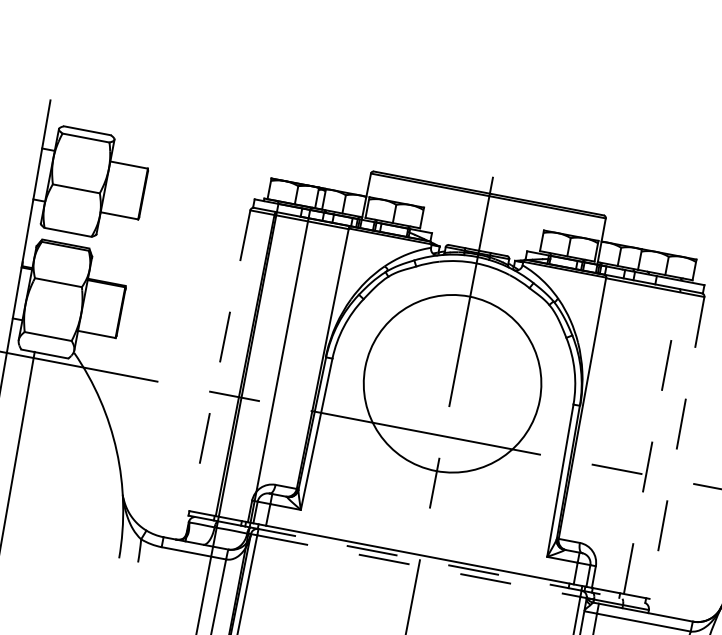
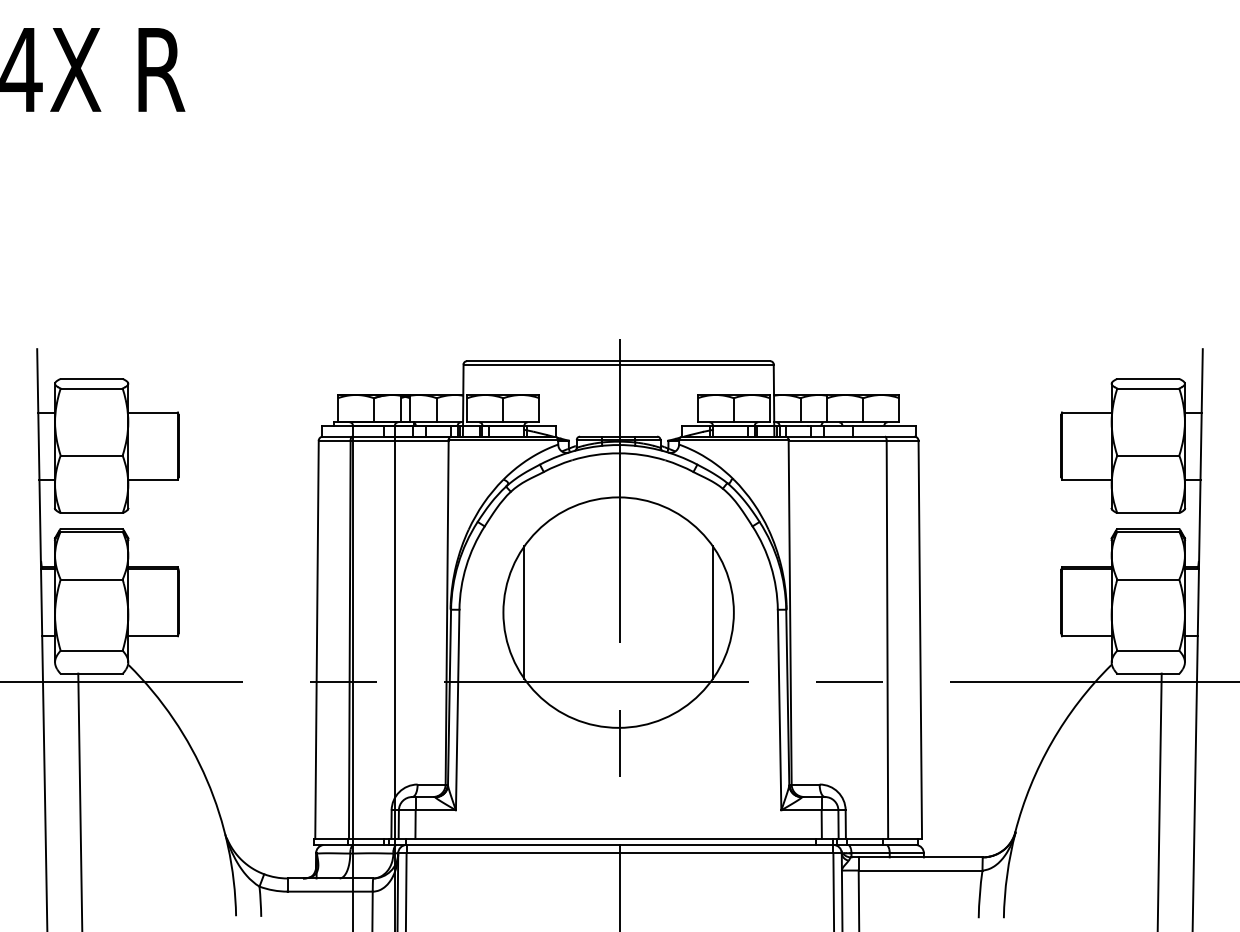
line: (220, 361) -> (317, 640), dashed -> solid
line: (381, 370) -> (524, 612), added
line: (523, 397) -> (712, 612), added
line: (652, 442) -> (887, 639), dashed -> solid
line: (677, 448) -> (920, 640), dashed -> solid
line: (445, 564) -> (653, 844), dashed -> solid
line: (419, 566) -> (620, 853), dashed -> solid

